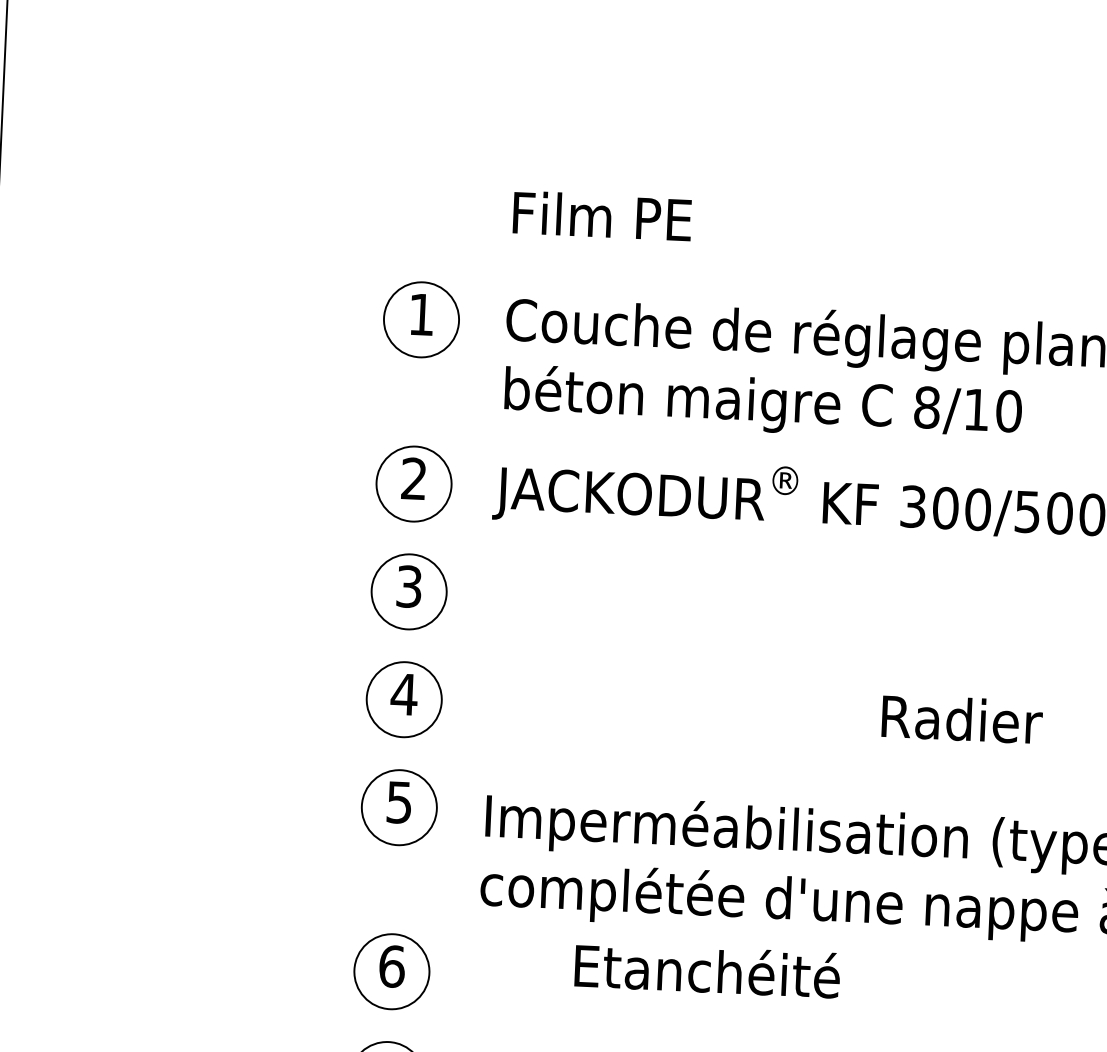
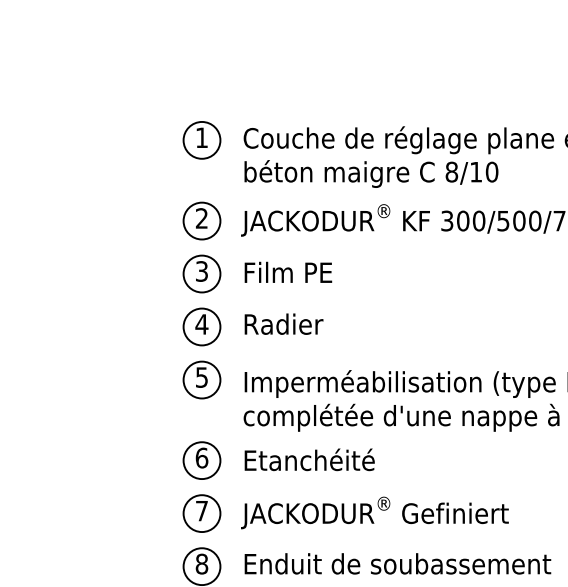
text: (602, 214) -> (288, 271), moved
text: (961, 717) -> (283, 323), moved
text: (707, 969) -> (309, 459), moved

